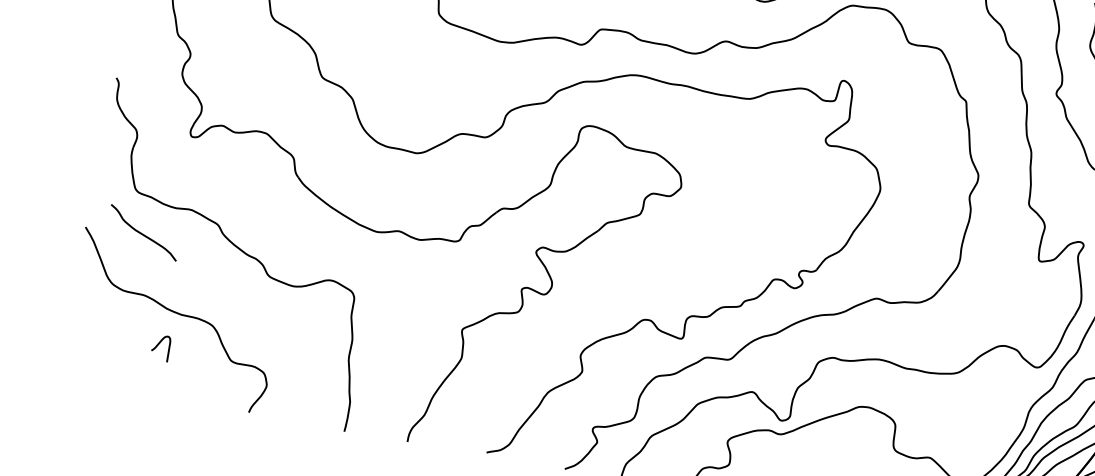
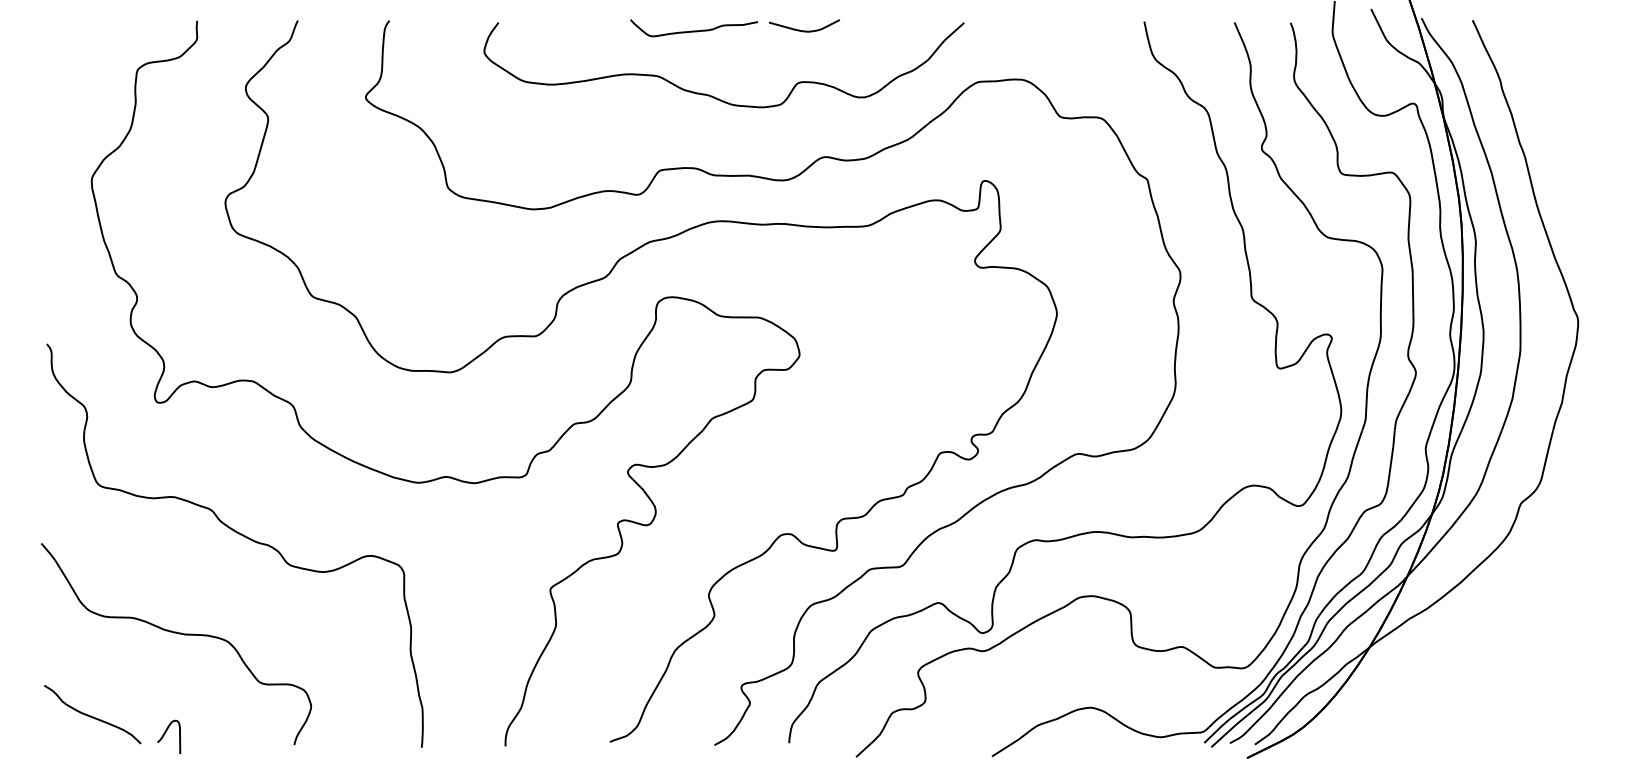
curve: (142, 233) -> (91, 715), moved
curve: (158, 345) -> (165, 734), moved

